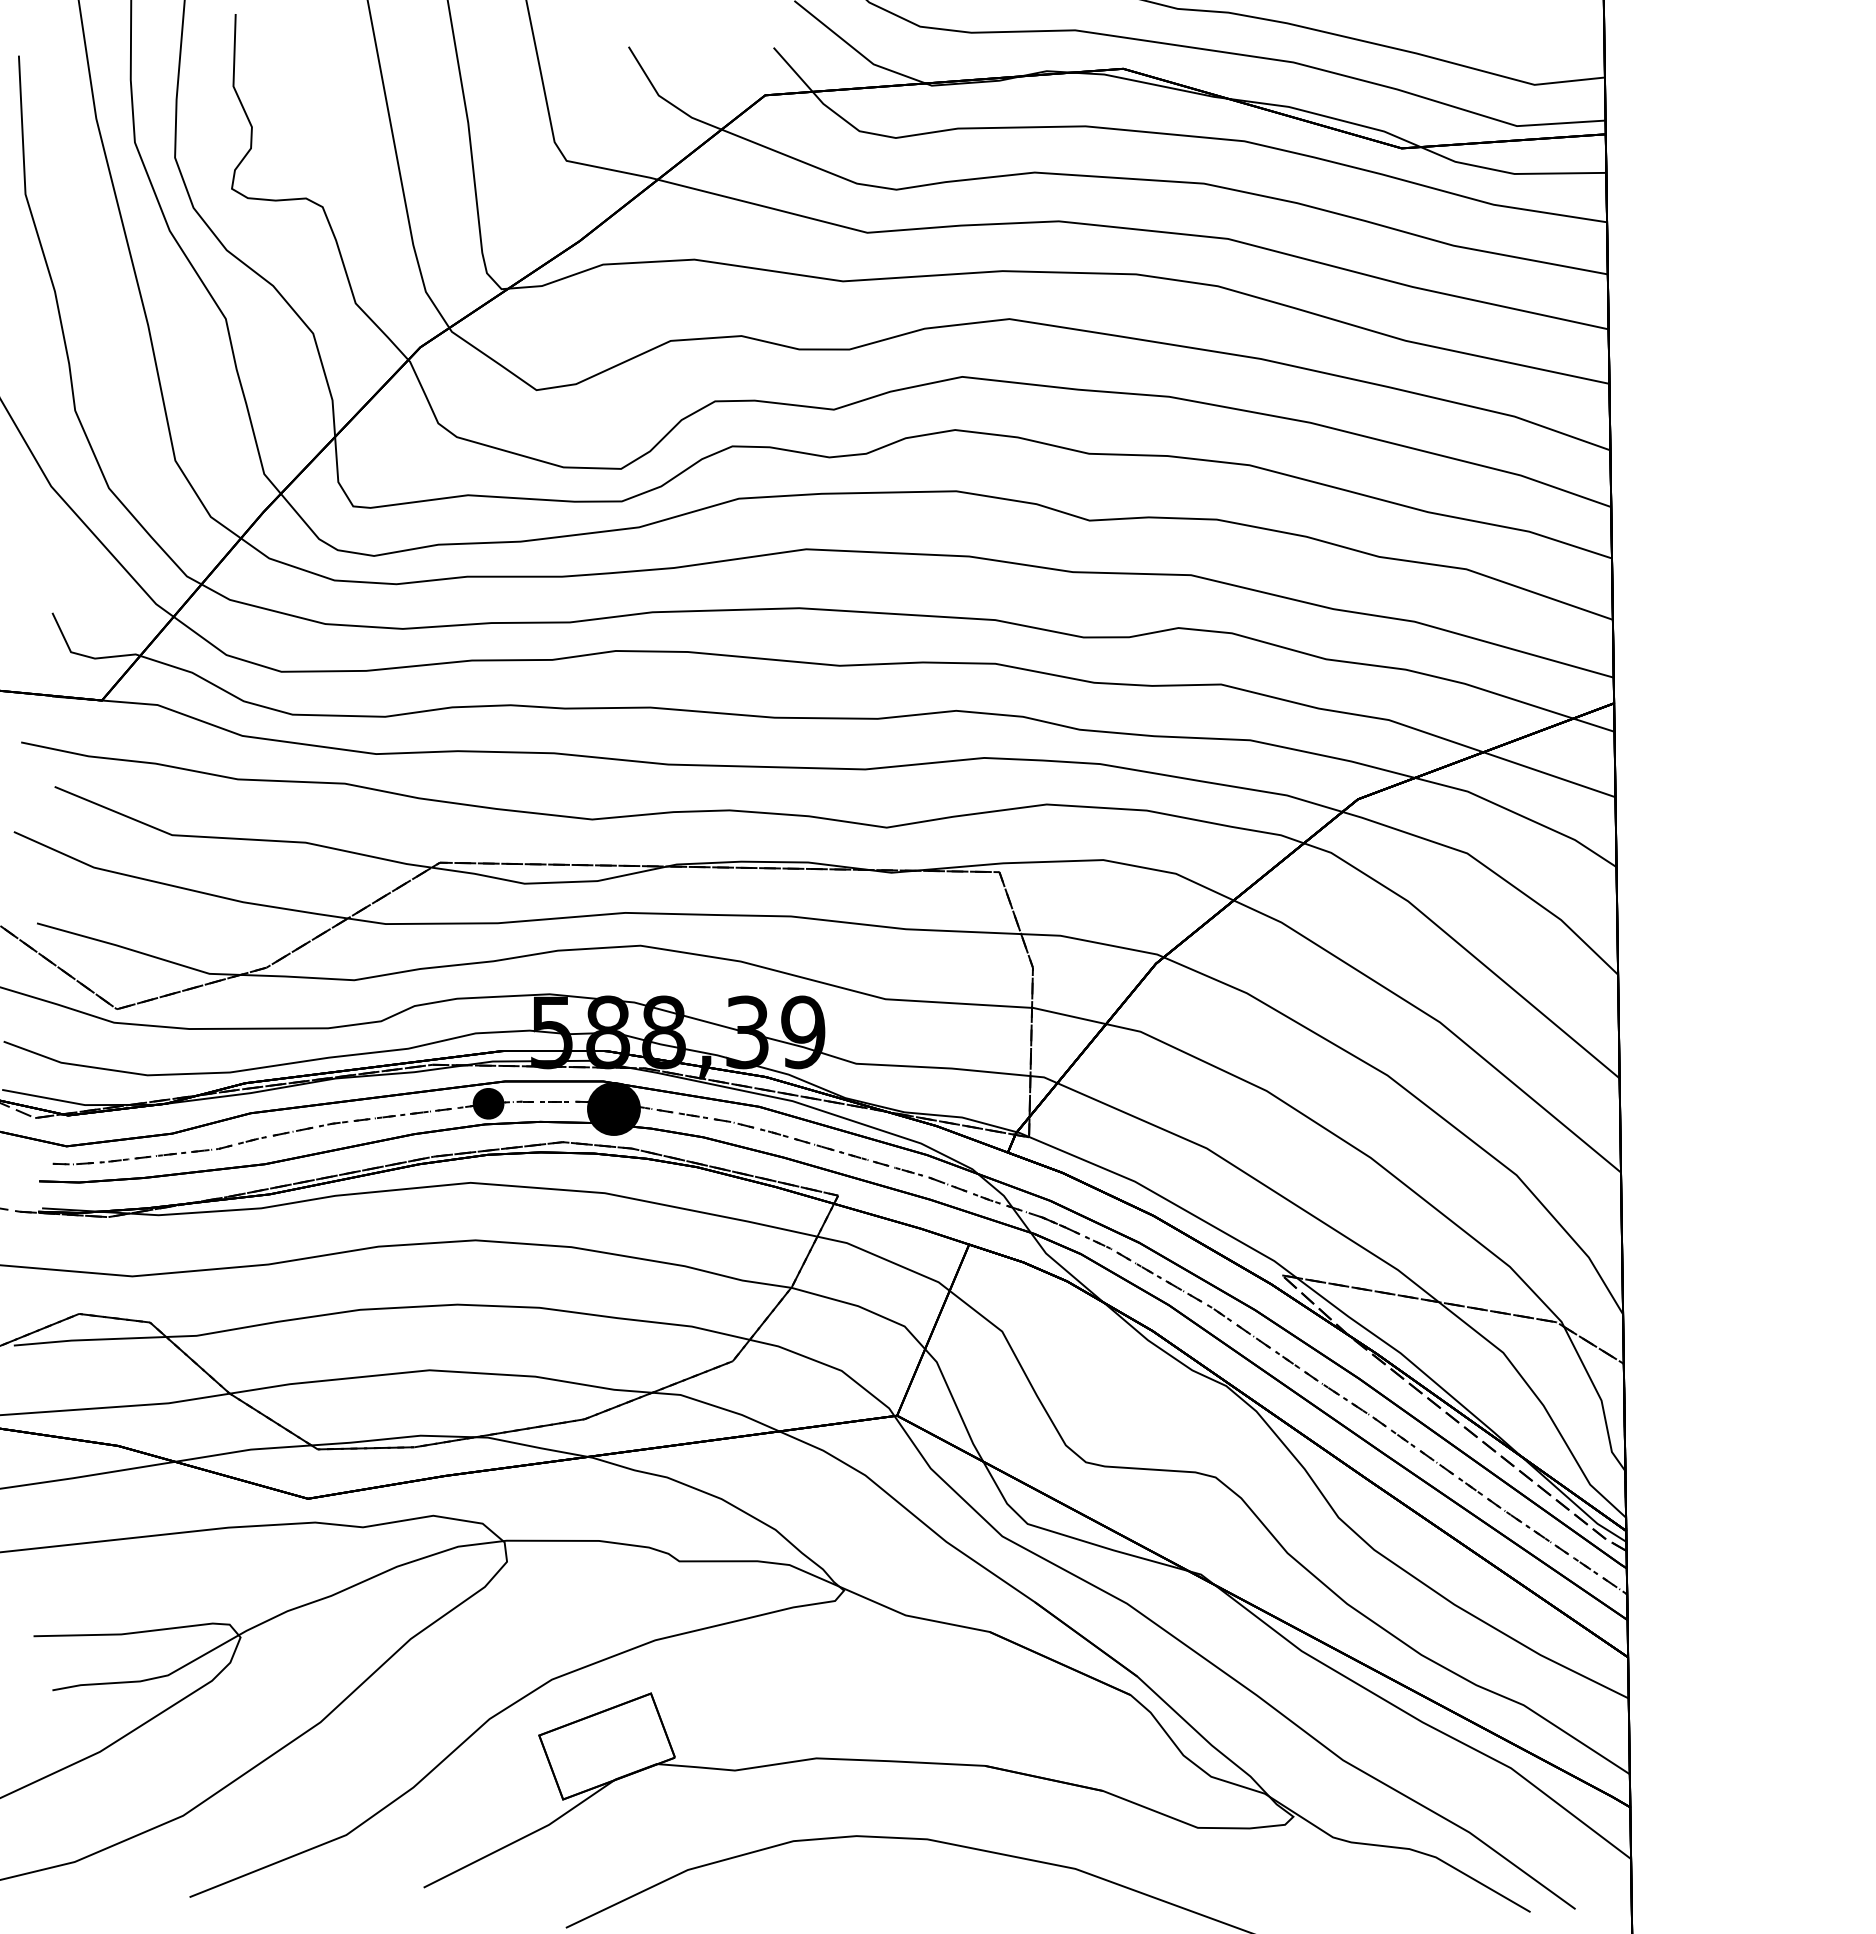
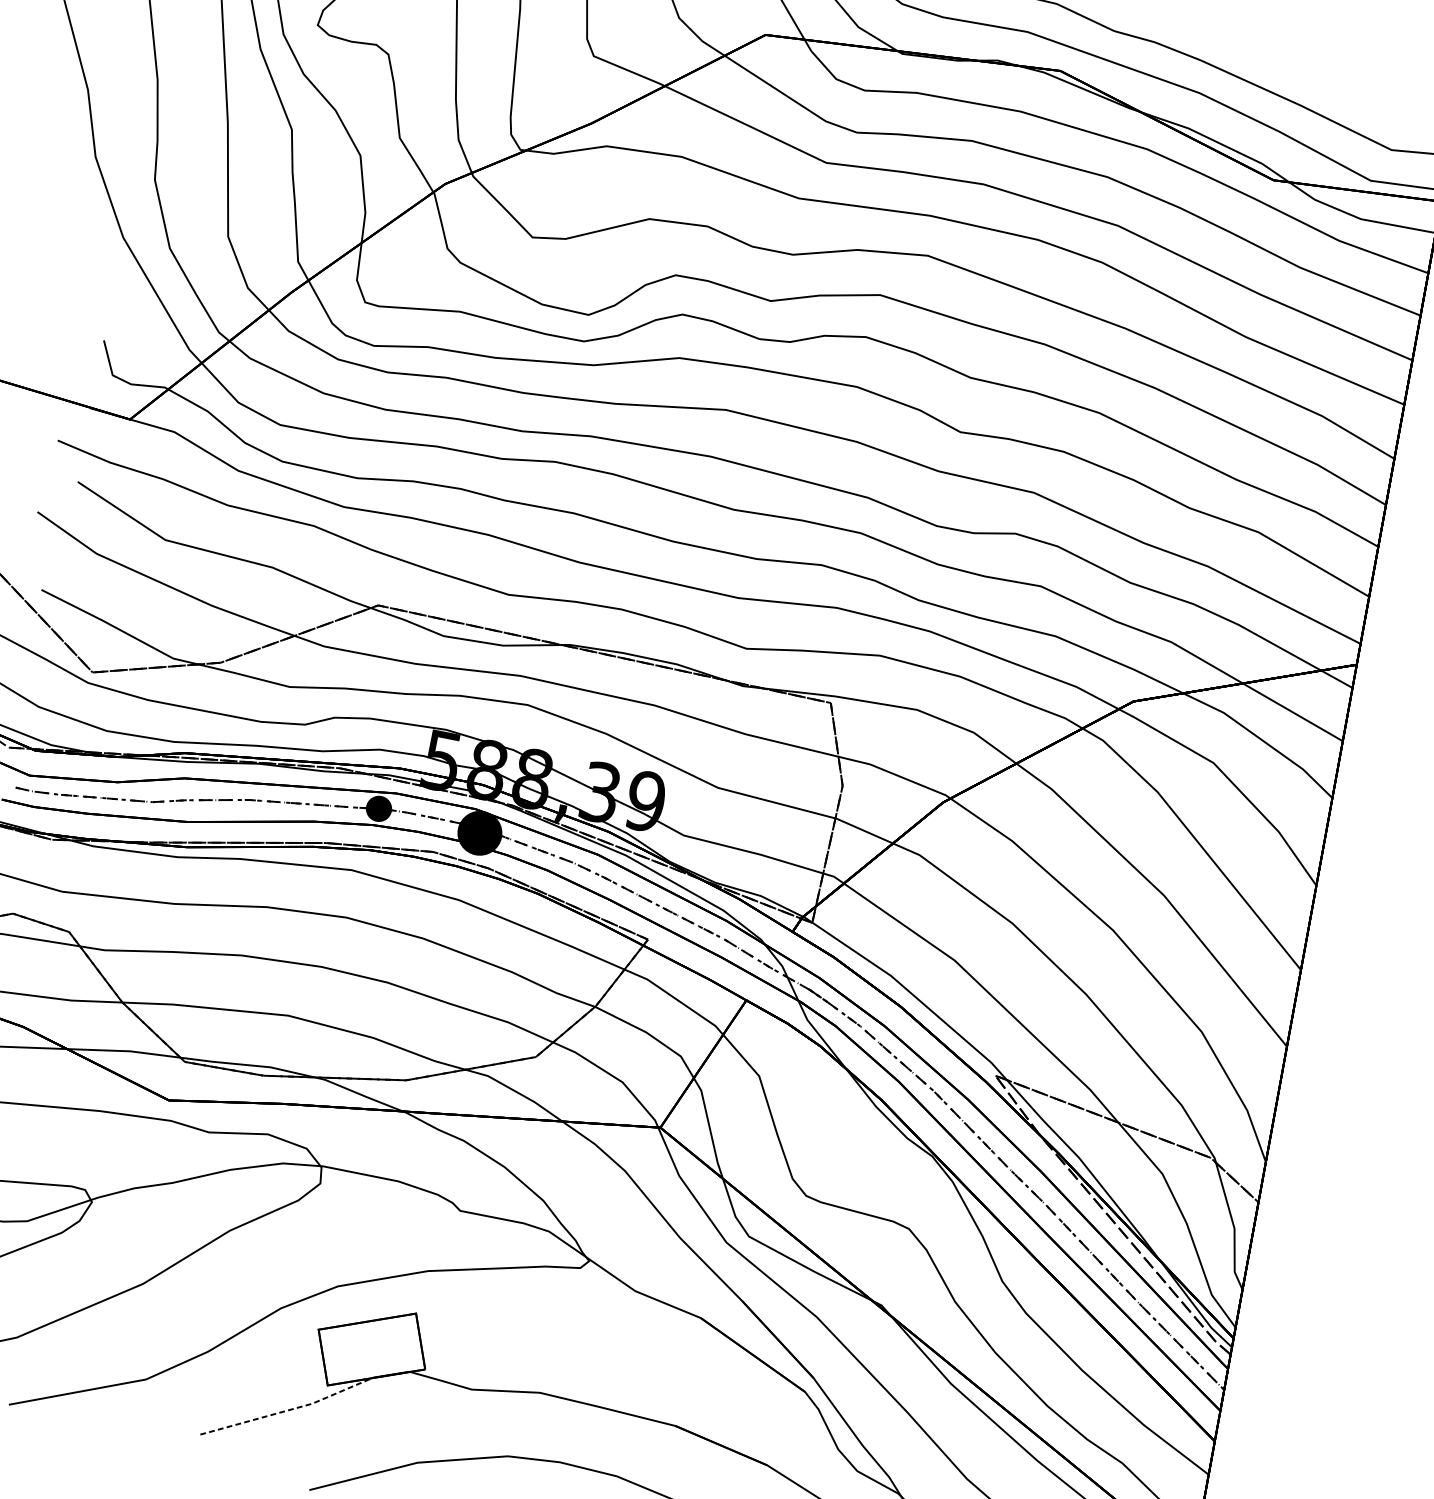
line: (522, 1838) -> (288, 1410), solid -> dashed

